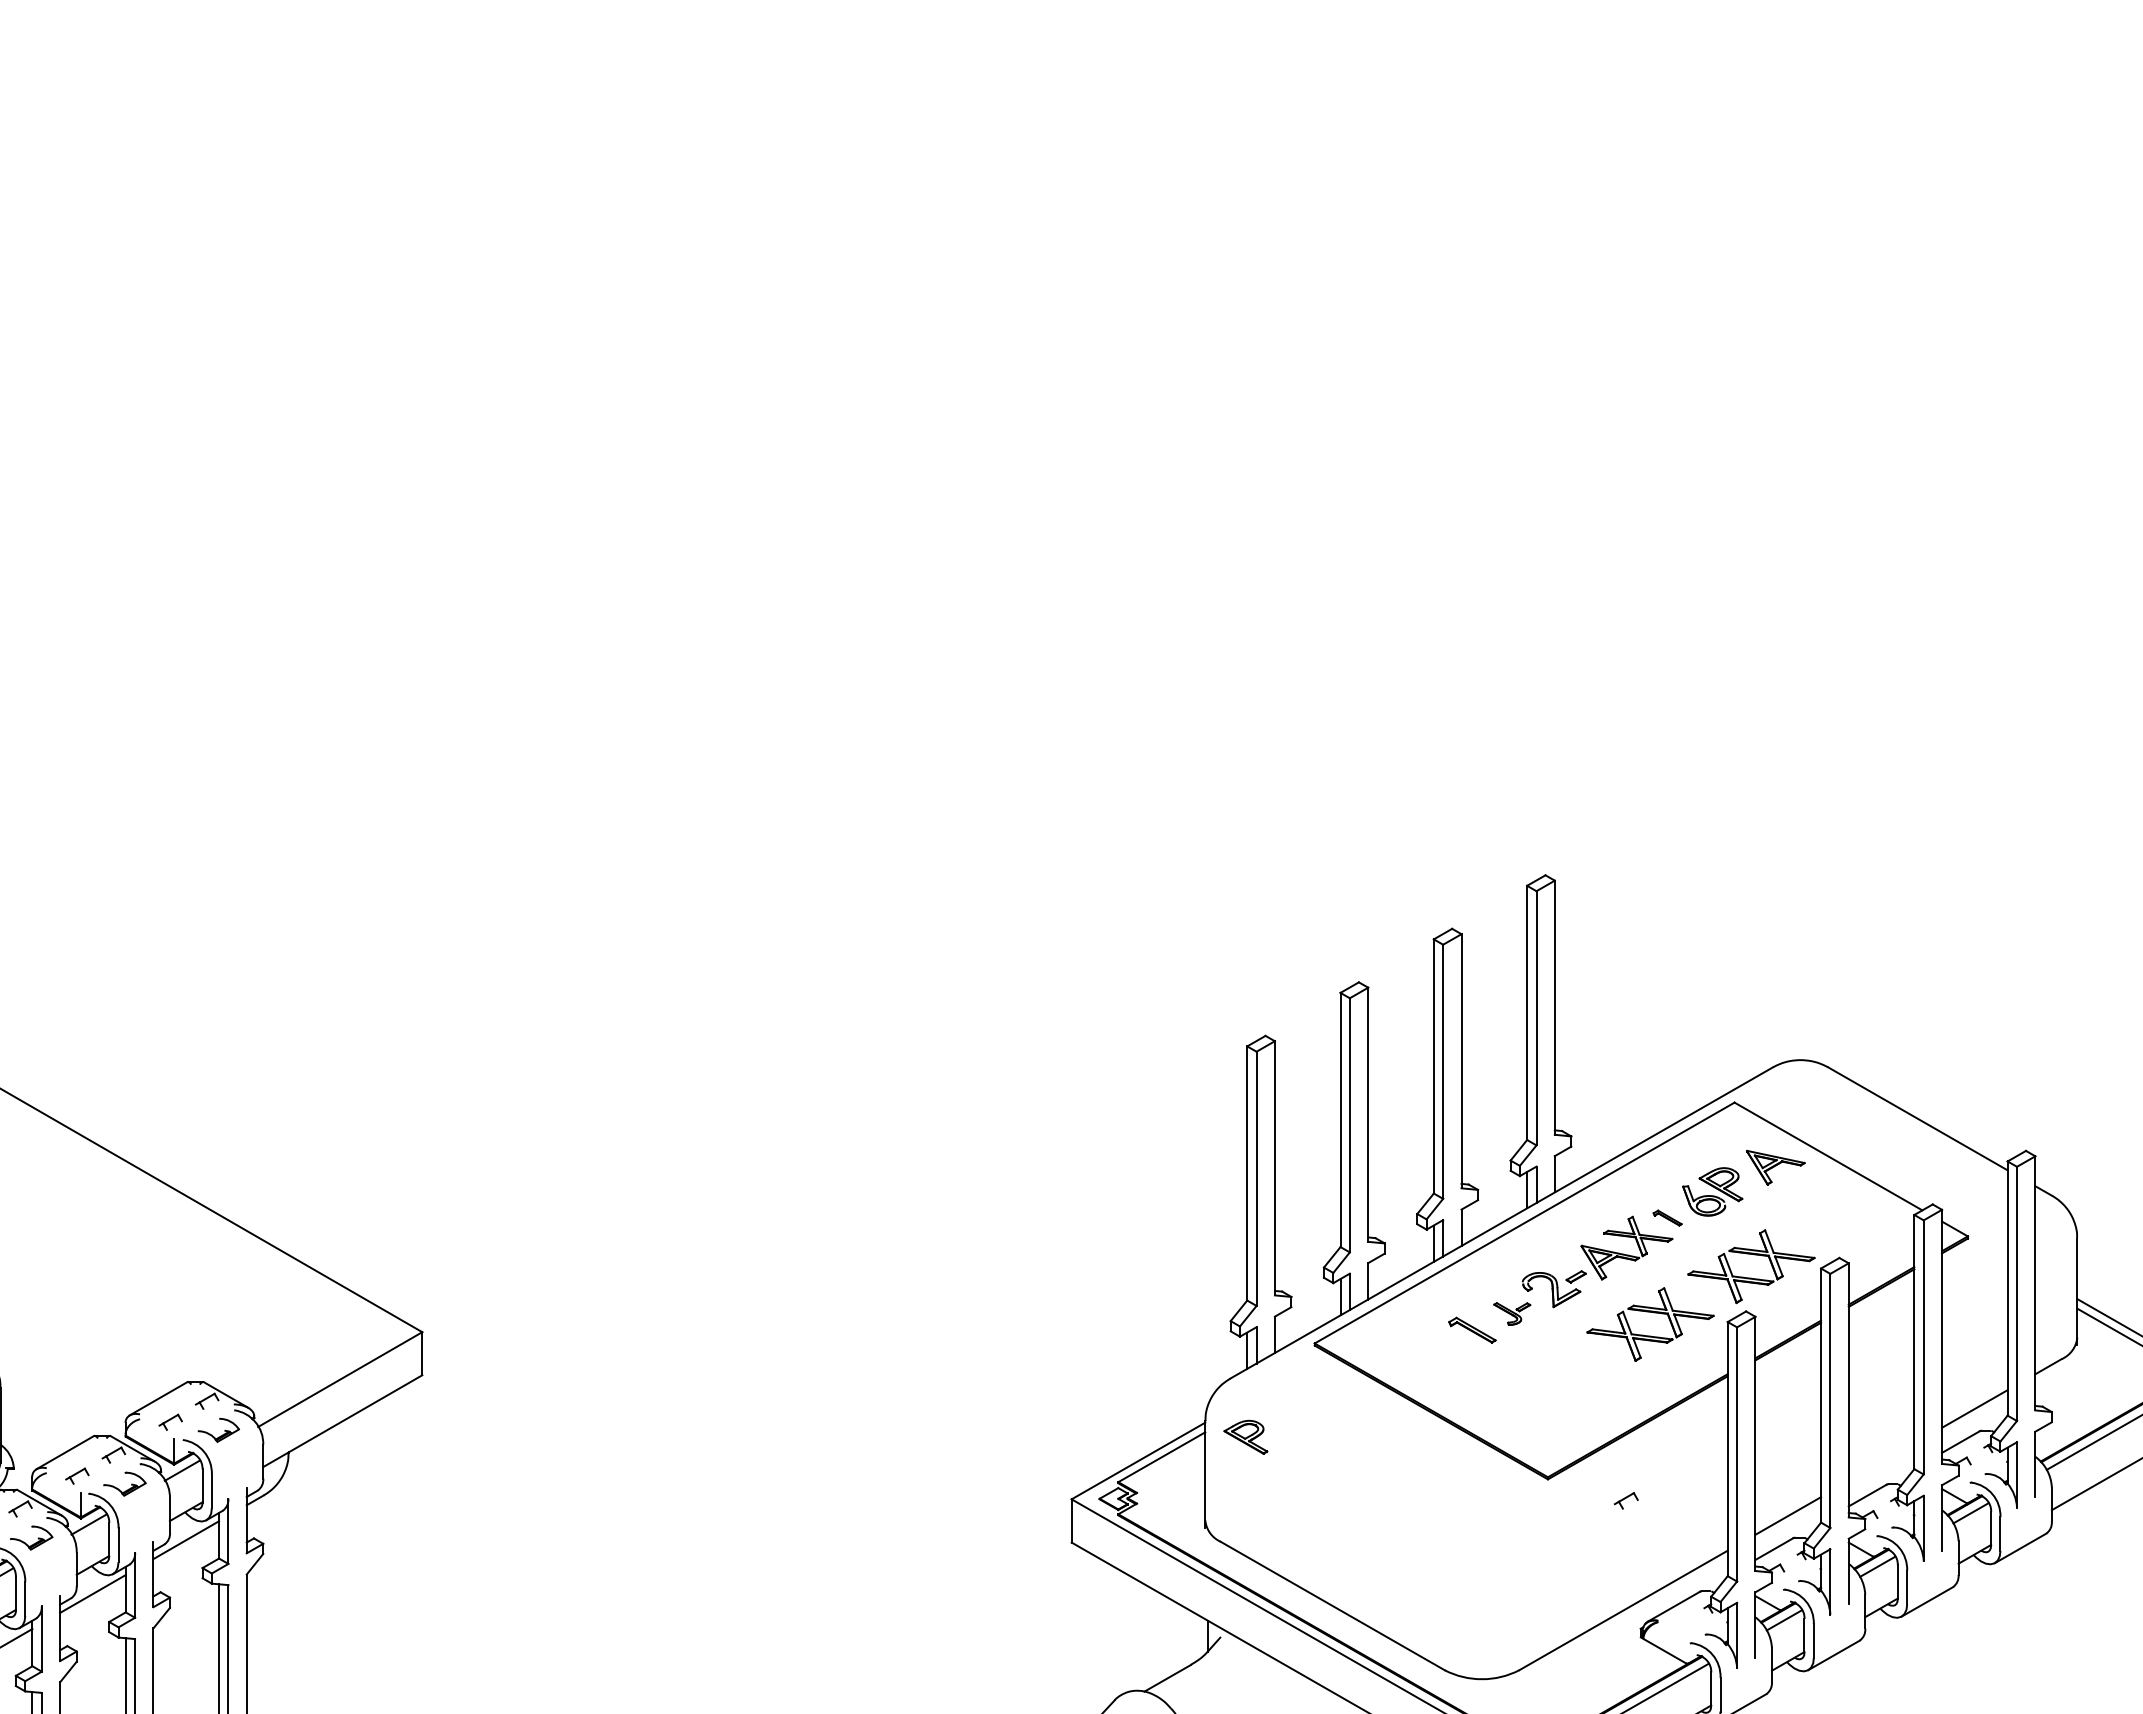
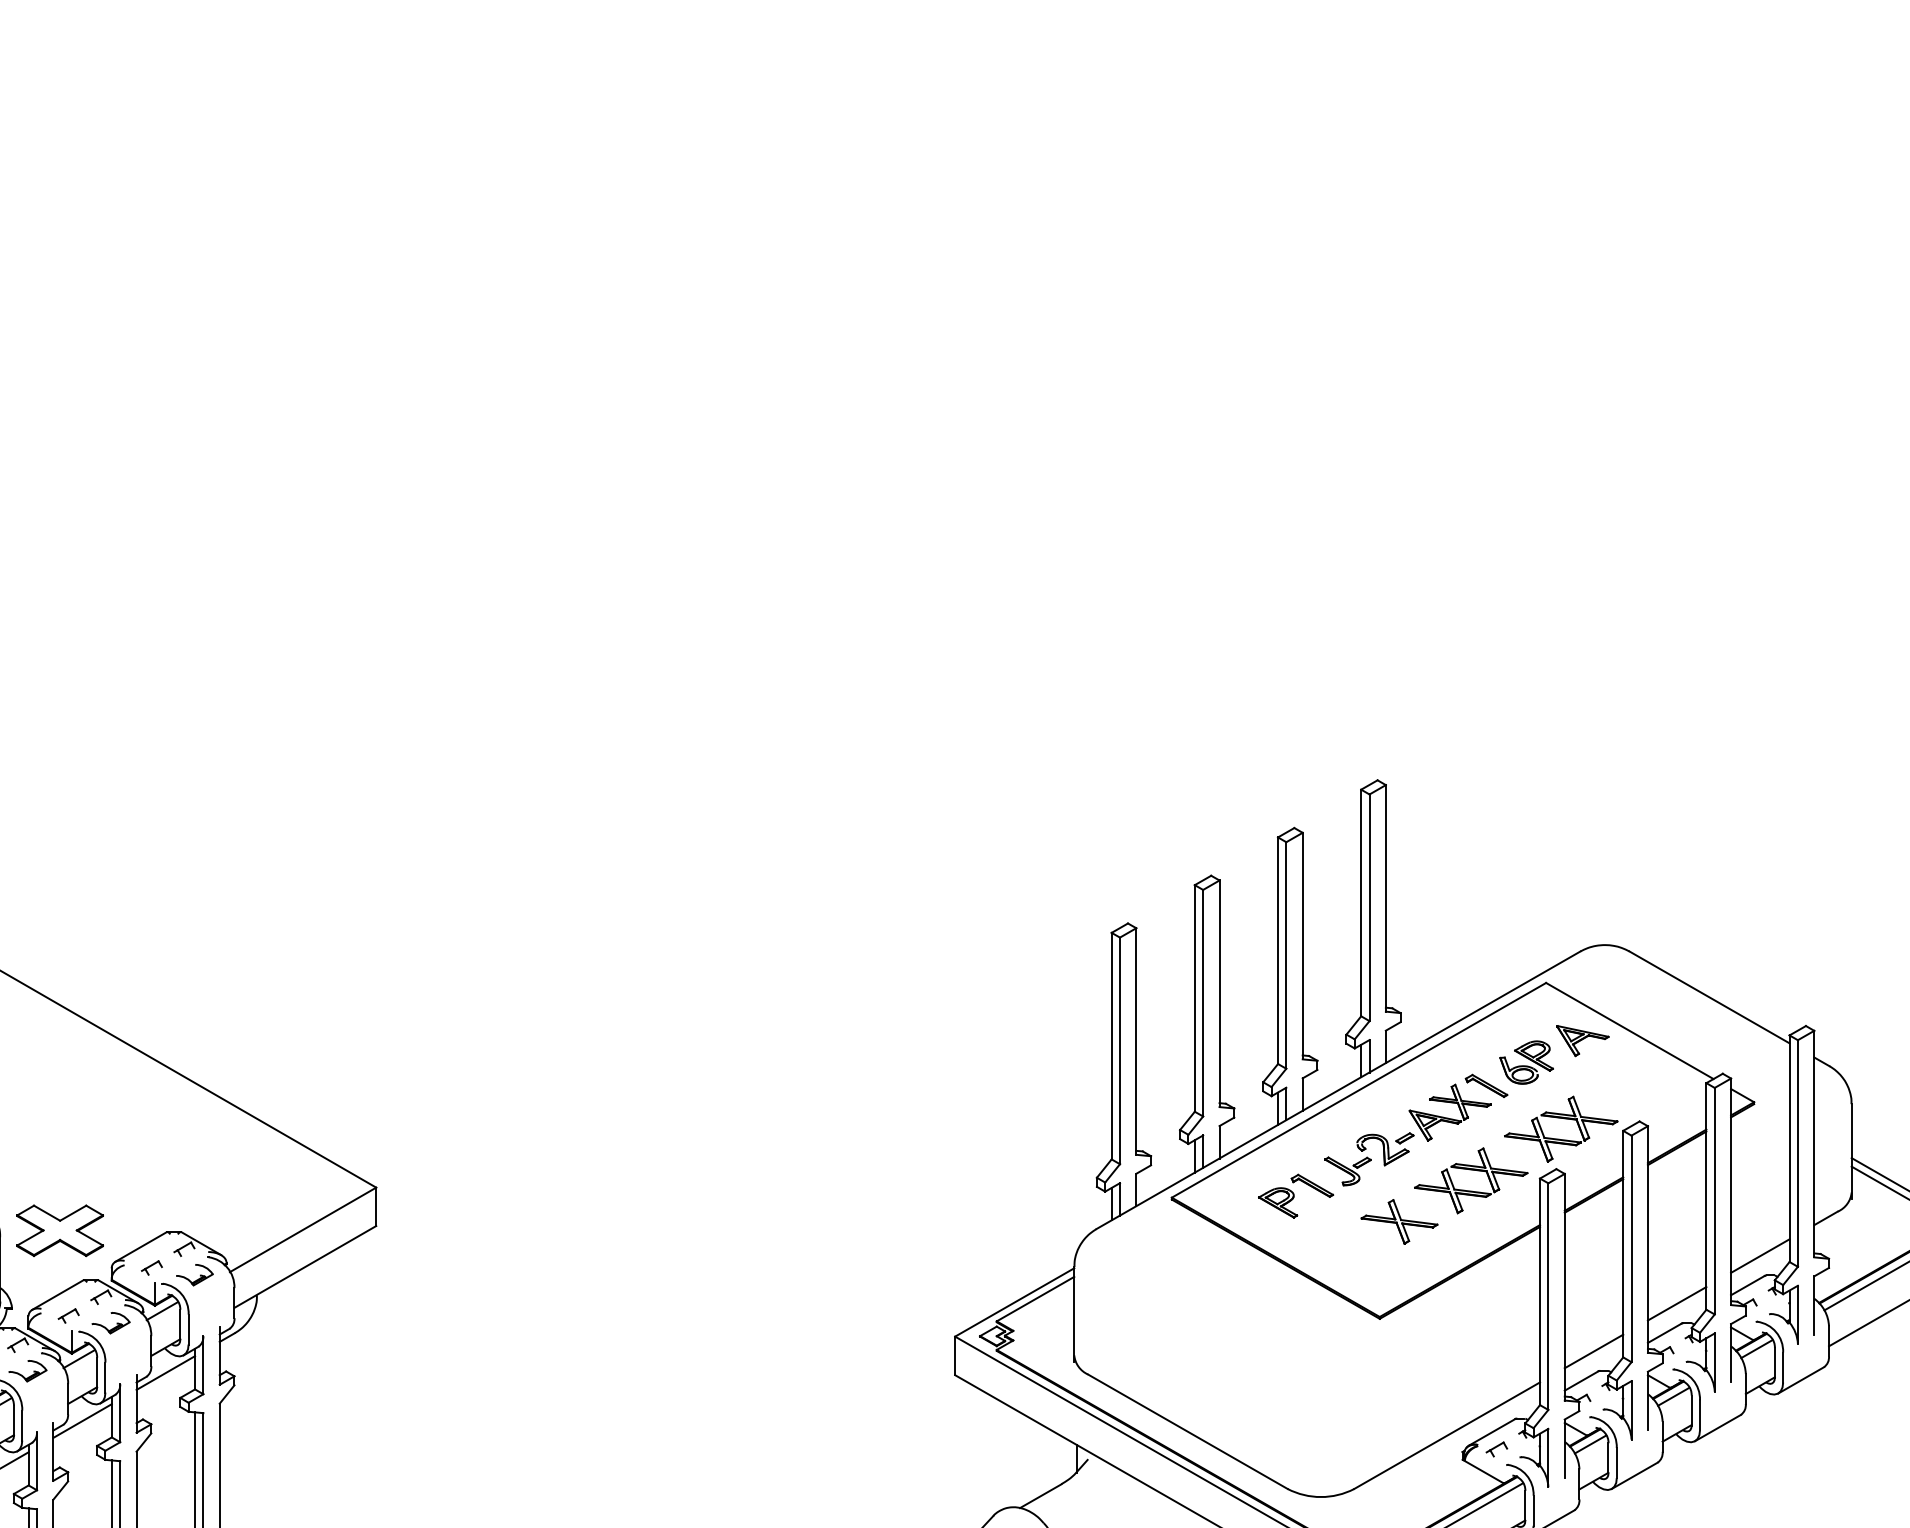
part: (1667, 1217) -> (1486, 1085), size x1.67
part: (1511, 1313) -> (1347, 1170), size x1.43
part: (1569, 1370) -> (1398, 1221), added
part: (67, 1380) -> (59, 1230), added
part: (1245, 1436) -> (1277, 1202), moved
line: (1881, 1462) -> (1677, 1303), added
part: (1625, 1500) -> (1496, 1449), moved

